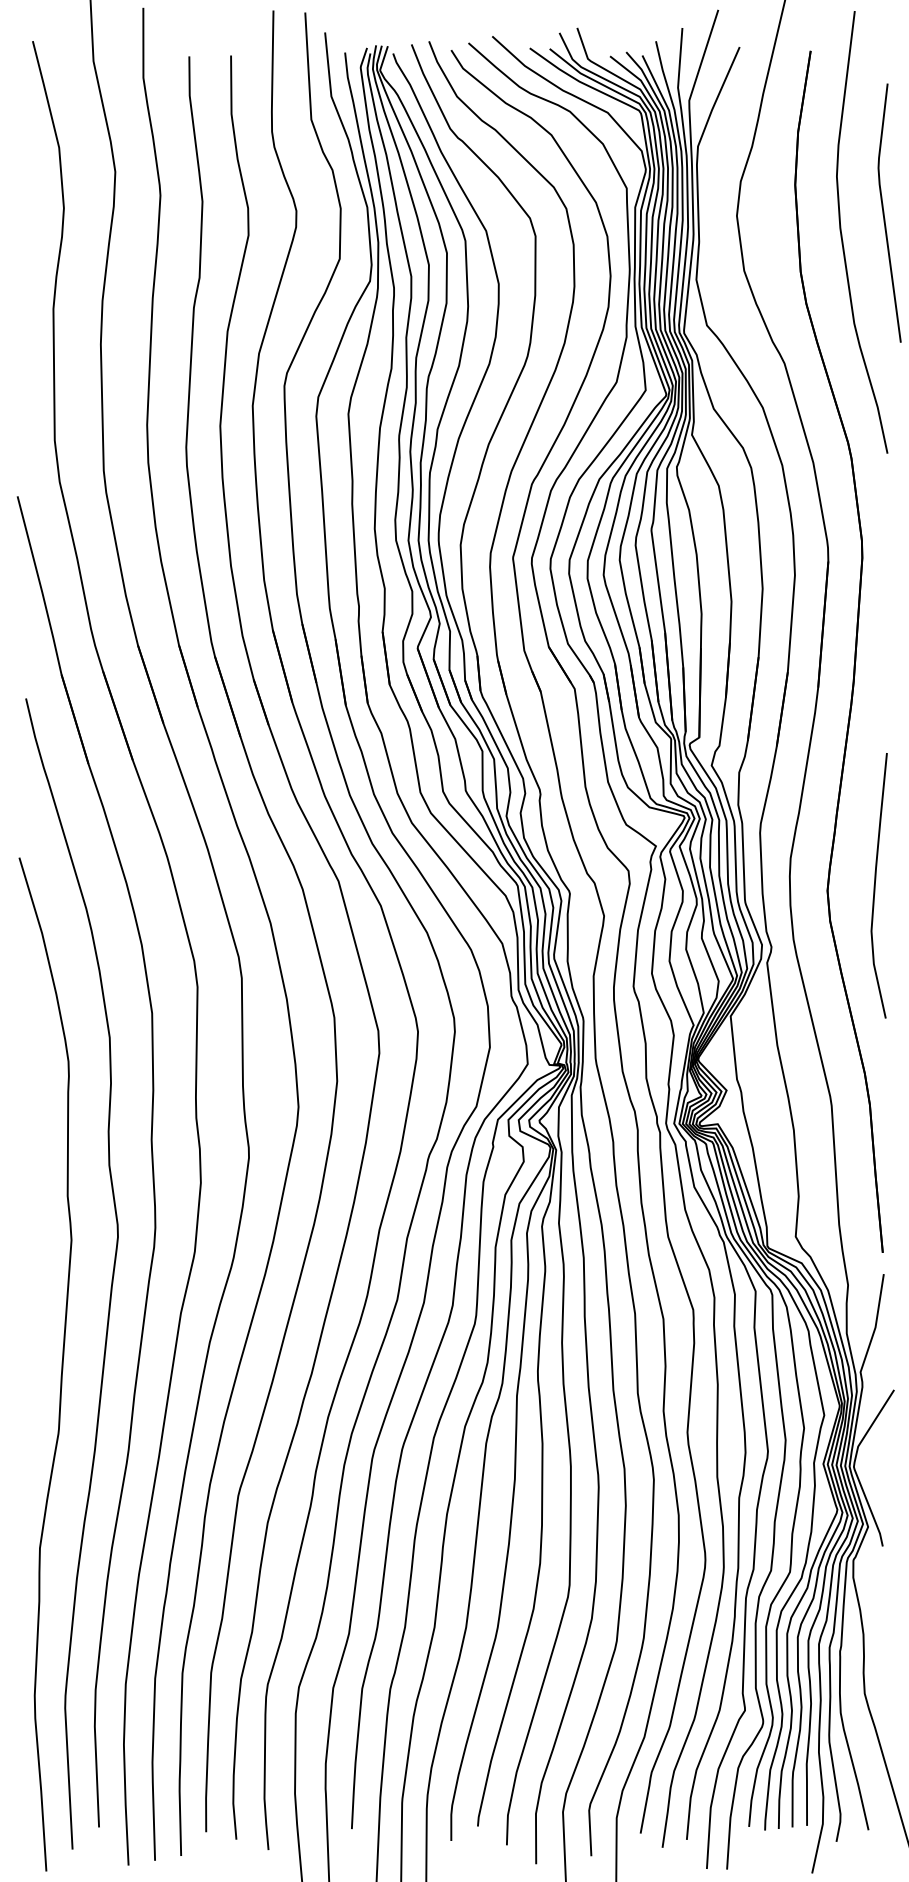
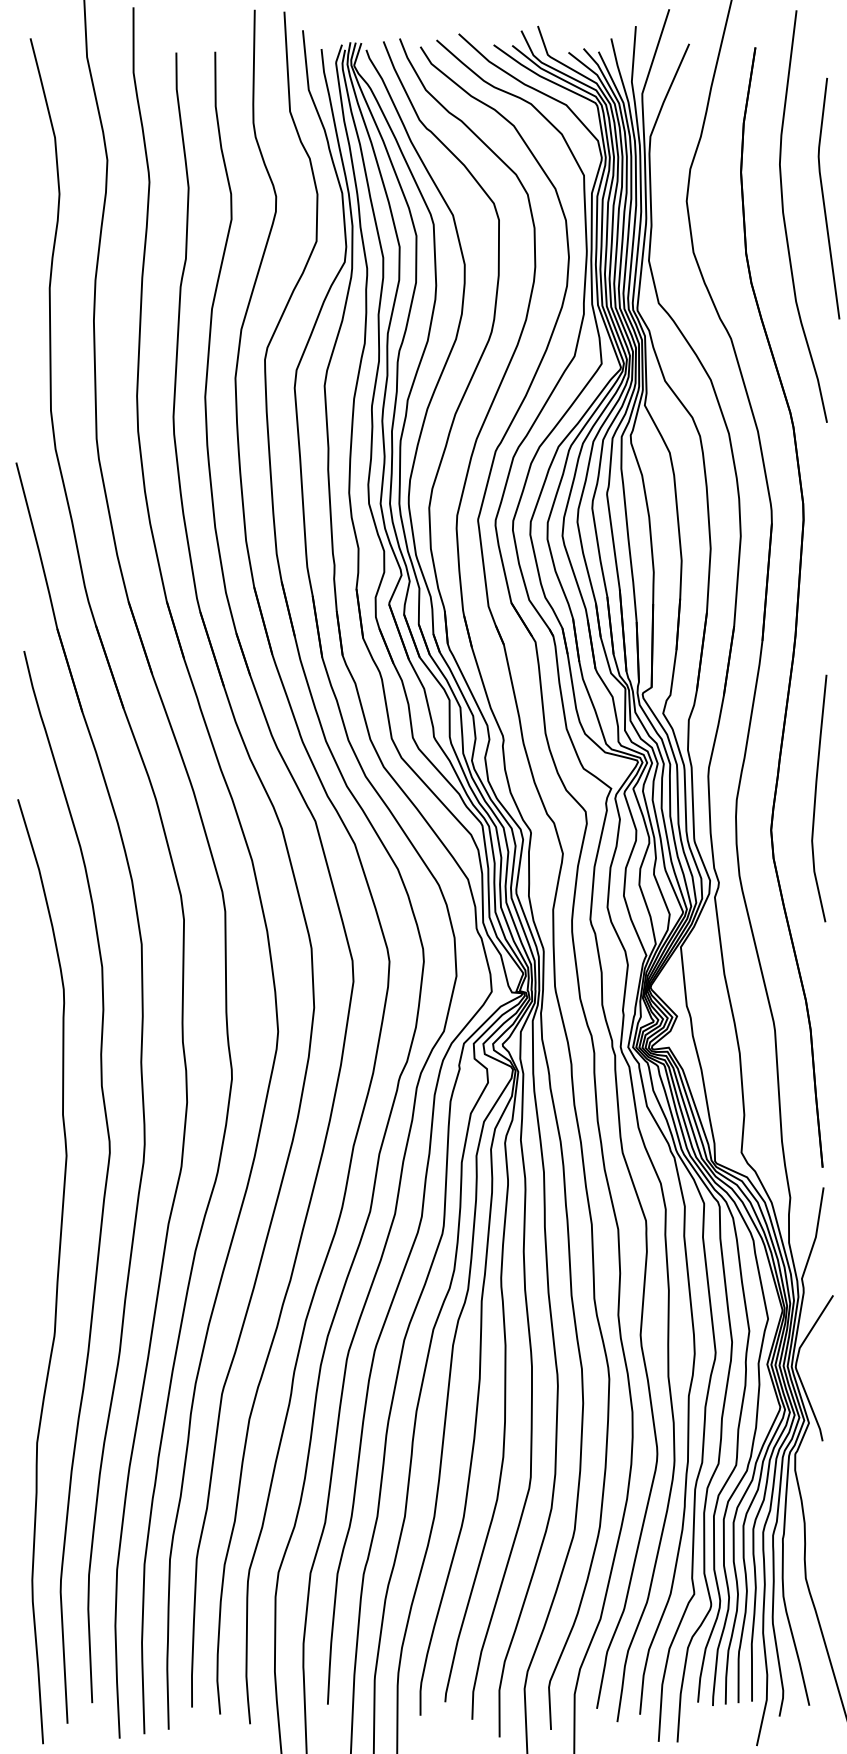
curve: (876, 885) -> (816, 798), moved

